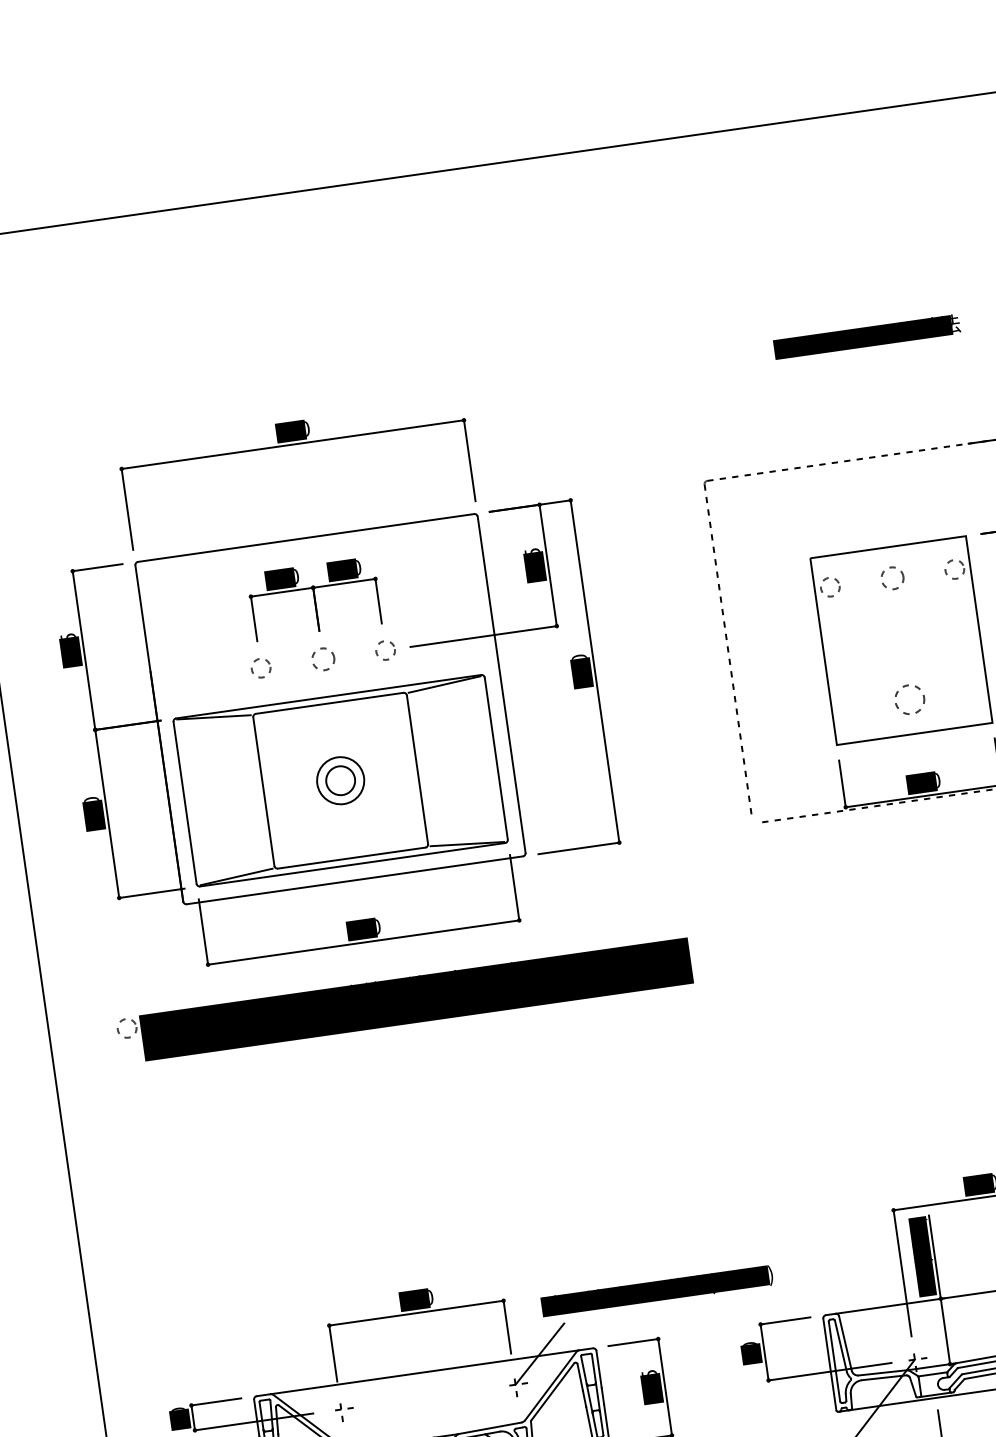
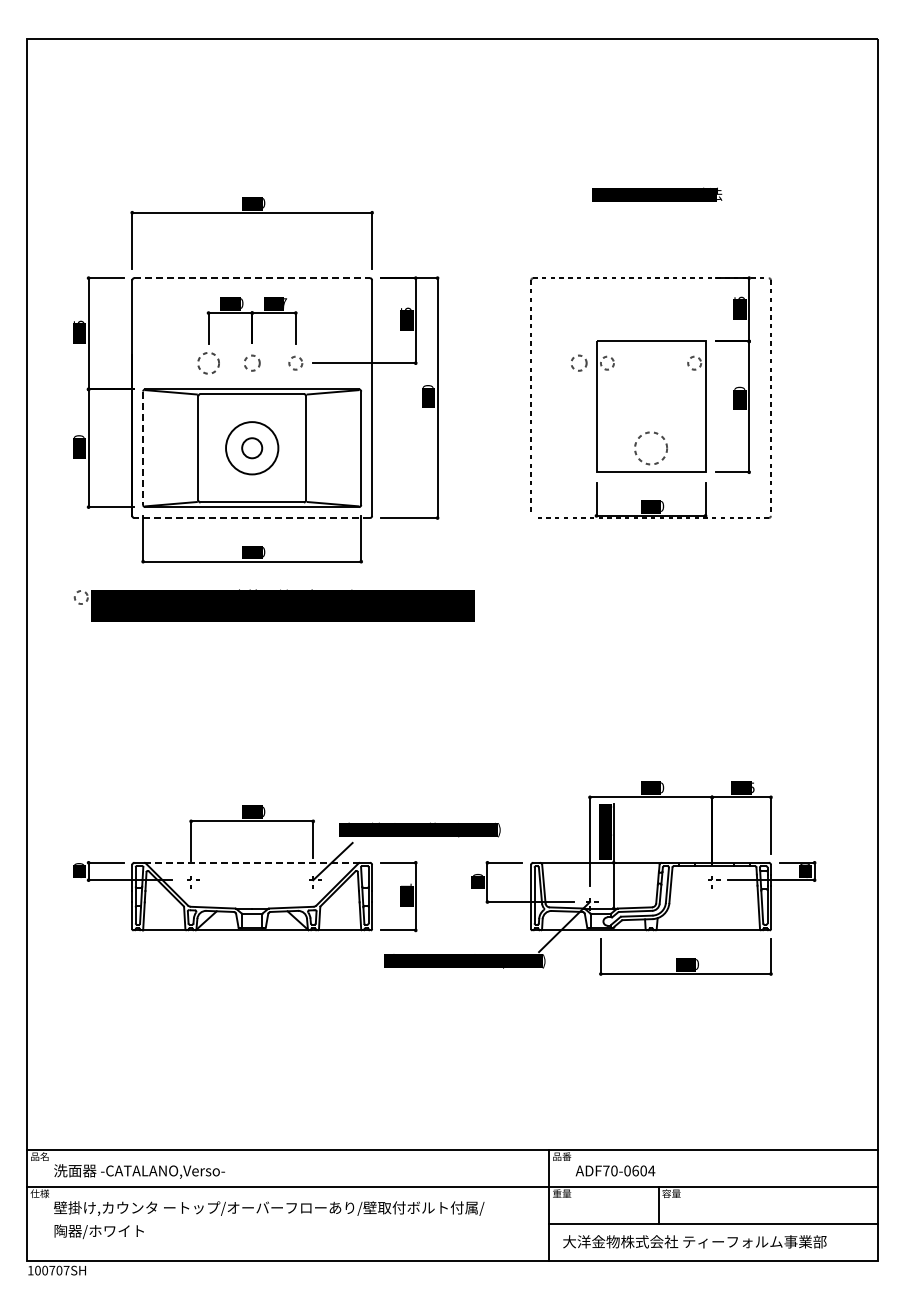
line: (306, 538) -> (252, 278), solid -> dashed
text: (358, 567) -> (285, 303), 100 -> 117
circle: (893, 577) -> (579, 362), moved
circle: (260, 667) -> (208, 362), size x1.6
circle: (908, 698) -> (650, 447), size x1.6
circle: (339, 779) -> (251, 447), size x1.6
line: (185, 803) -> (143, 448), solid -> dashed
line: (355, 880) -> (252, 518), solid -> dashed
line: (425, 1371) -> (252, 862), solid -> dashed
text: (649, 1371) -> (406, 884), 155 -> 101

